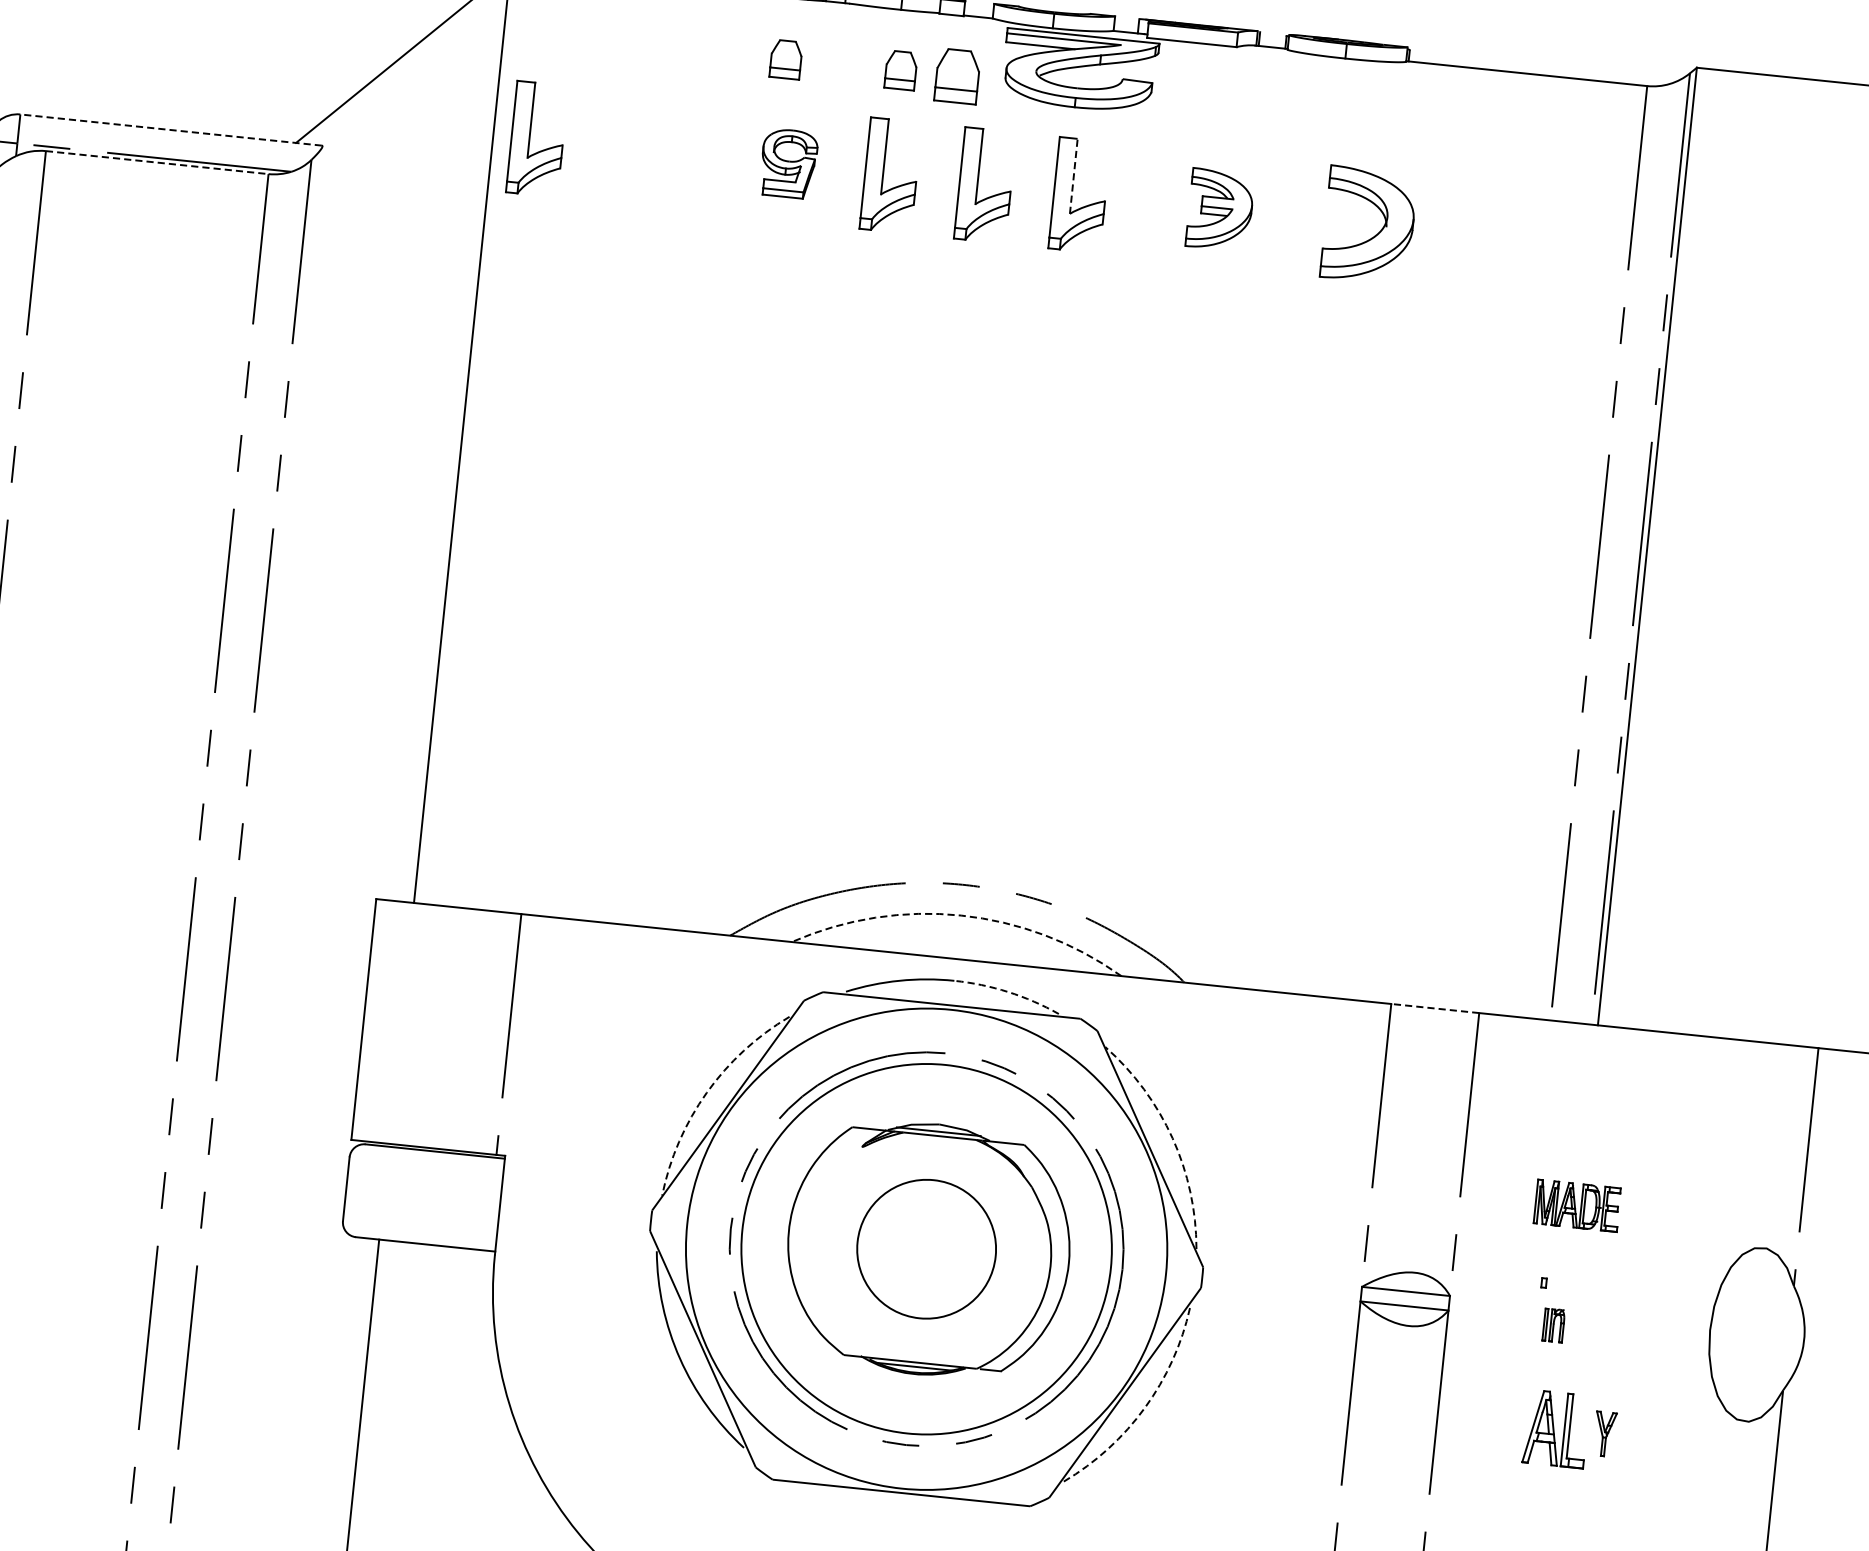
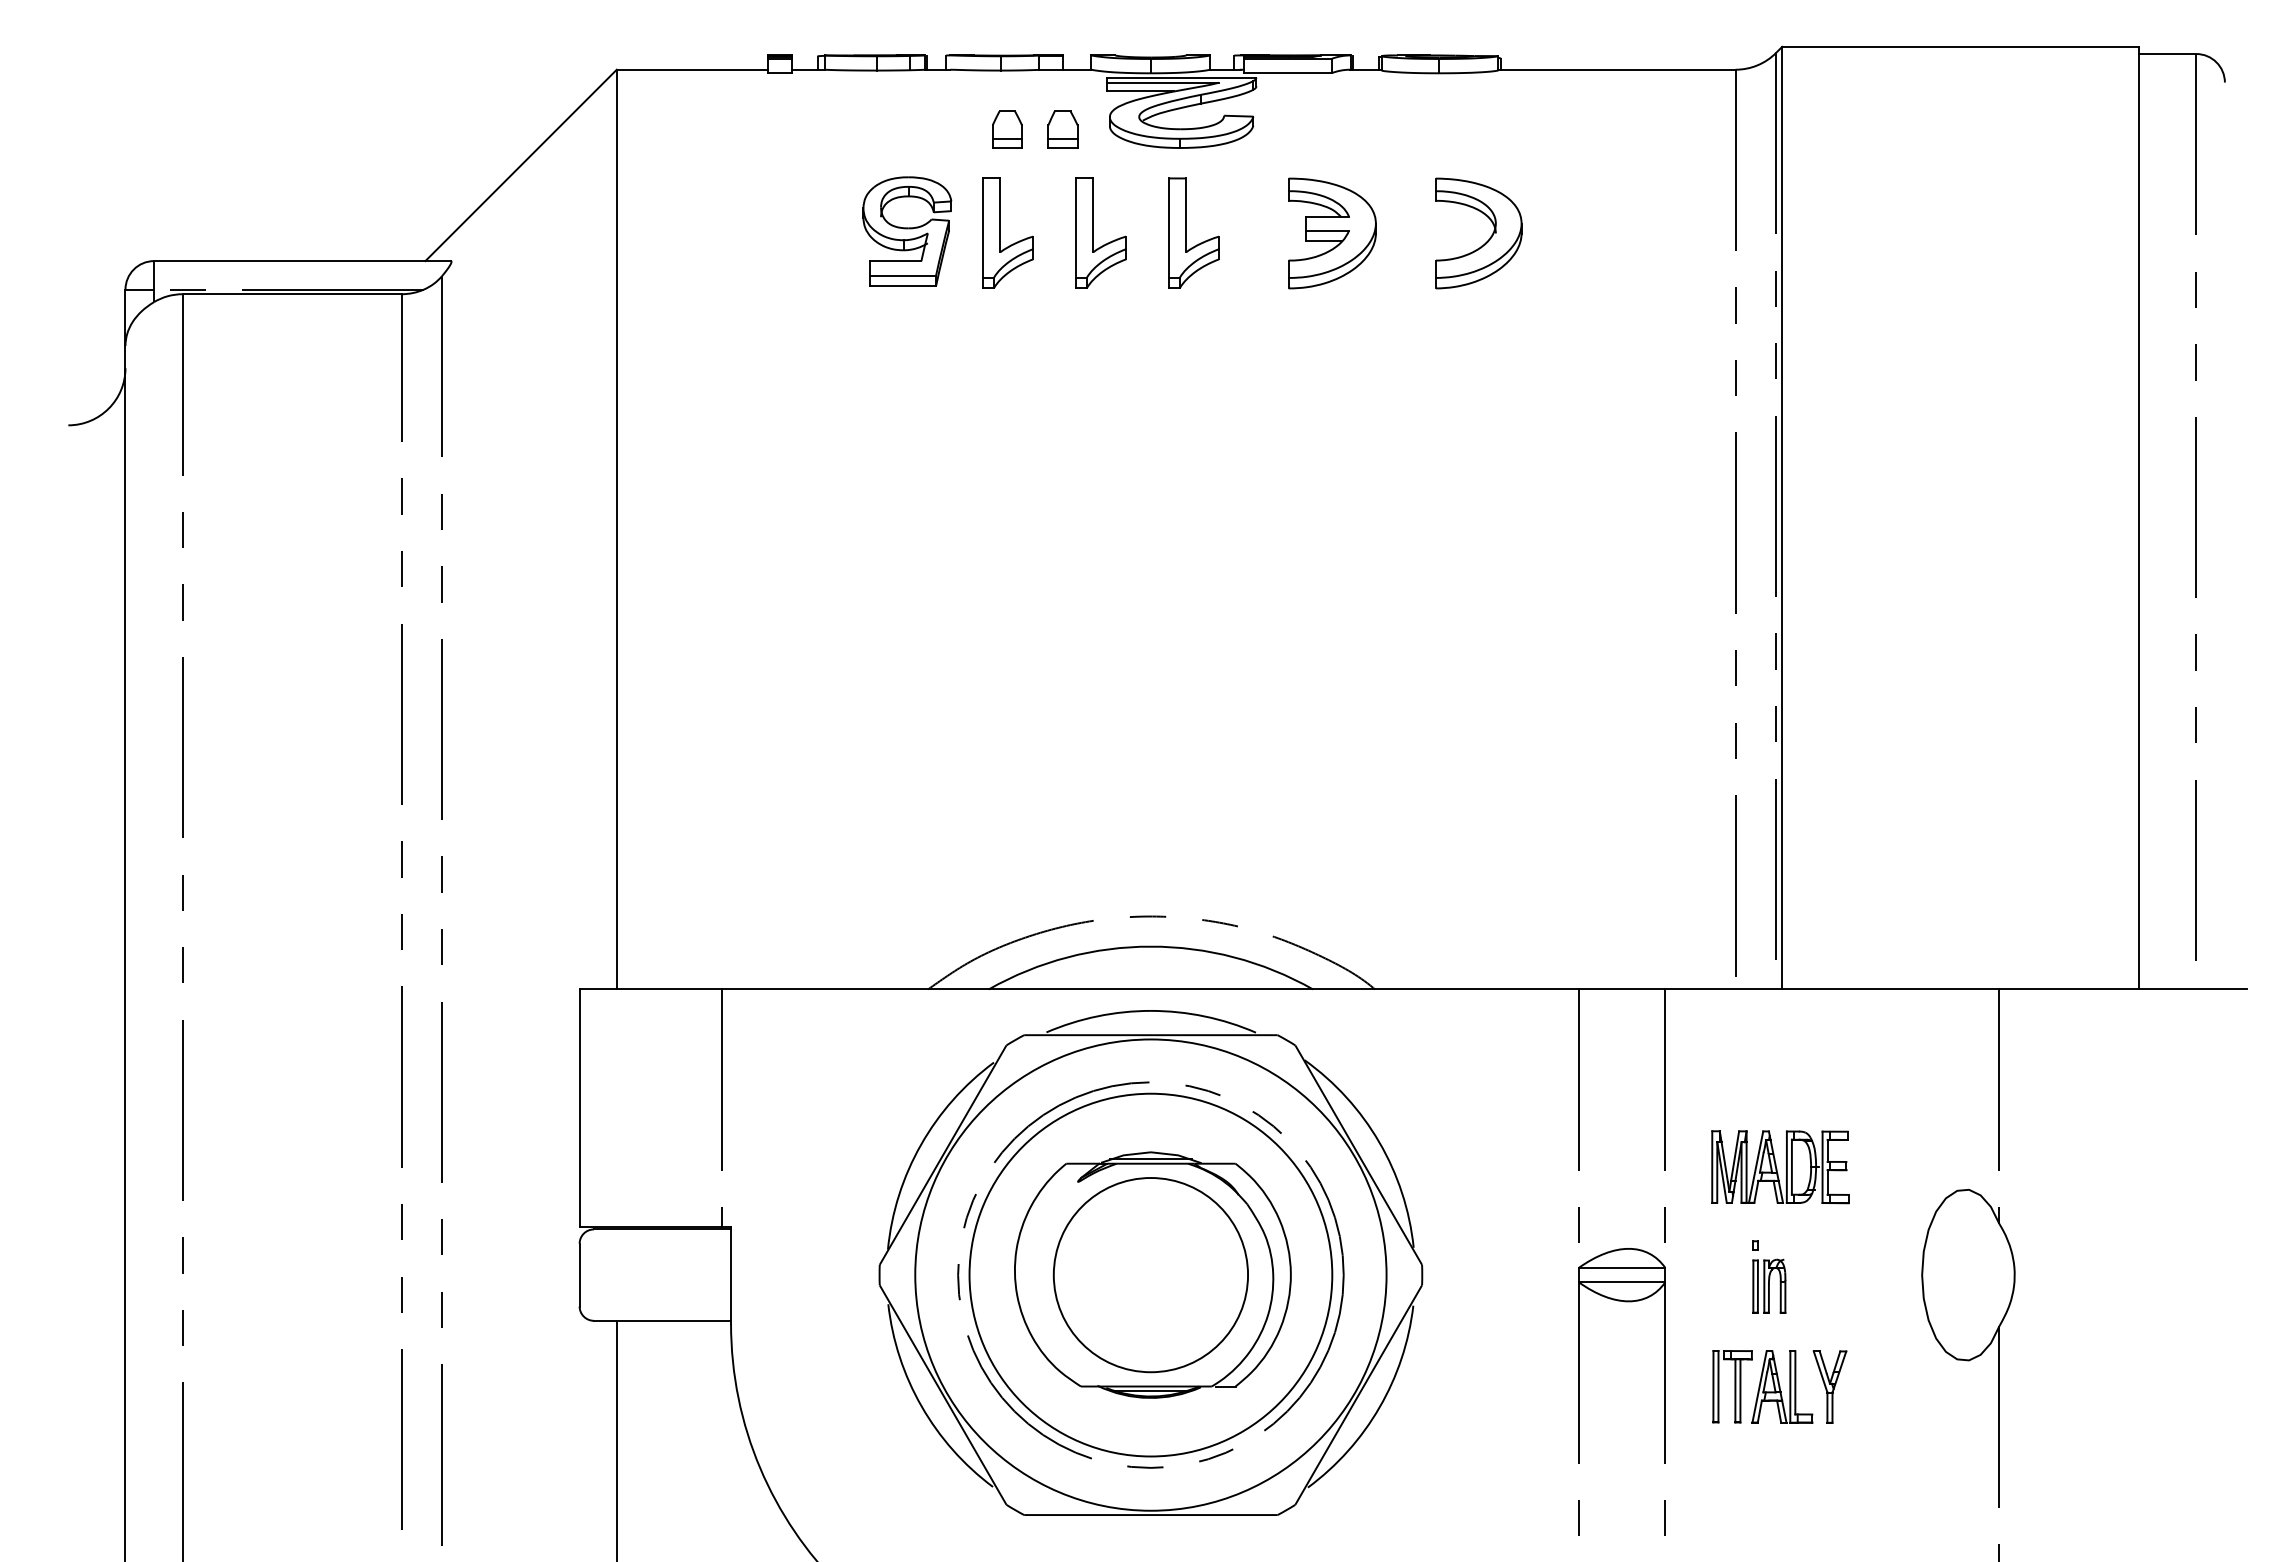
part: (786, 59) -> (894, 130), removed
part: (957, 76) -> (1062, 129), size x0.71
line: (170, 130) -> (301, 261), dashed -> solid
part: (529, 137) -> (652, 232), removed
line: (157, 162) -> (292, 294), dashed -> solid
part: (788, 163) -> (907, 231), size x1.67
line: (1074, 176) -> (1186, 215), dashed -> solid
part: (1220, 210) -> (1332, 233), size x1.43
arc: (960, 915) -> (1150, 946), dashed -> solid
arc: (1008, 992) -> (1204, 1016), dashed -> solid
line: (1434, 1008) -> (1621, 989), dashed -> solid
arc: (707, 1092) -> (921, 1144), dashed -> solid
arc: (1172, 1138) -> (1379, 1142), dashed -> solid
part: (1577, 1206) -> (1780, 1167), size x1.67
circle: (926, 1249) -> (1150, 1275), size x1.43
part: (1553, 1324) -> (1769, 1285), size x1.67
arc: (1144, 1407) -> (1379, 1407), dashed -> solid
part: (1505, 1423) -> (1732, 1386), added
part: (1604, 1433) -> (1829, 1386), size x1.67

